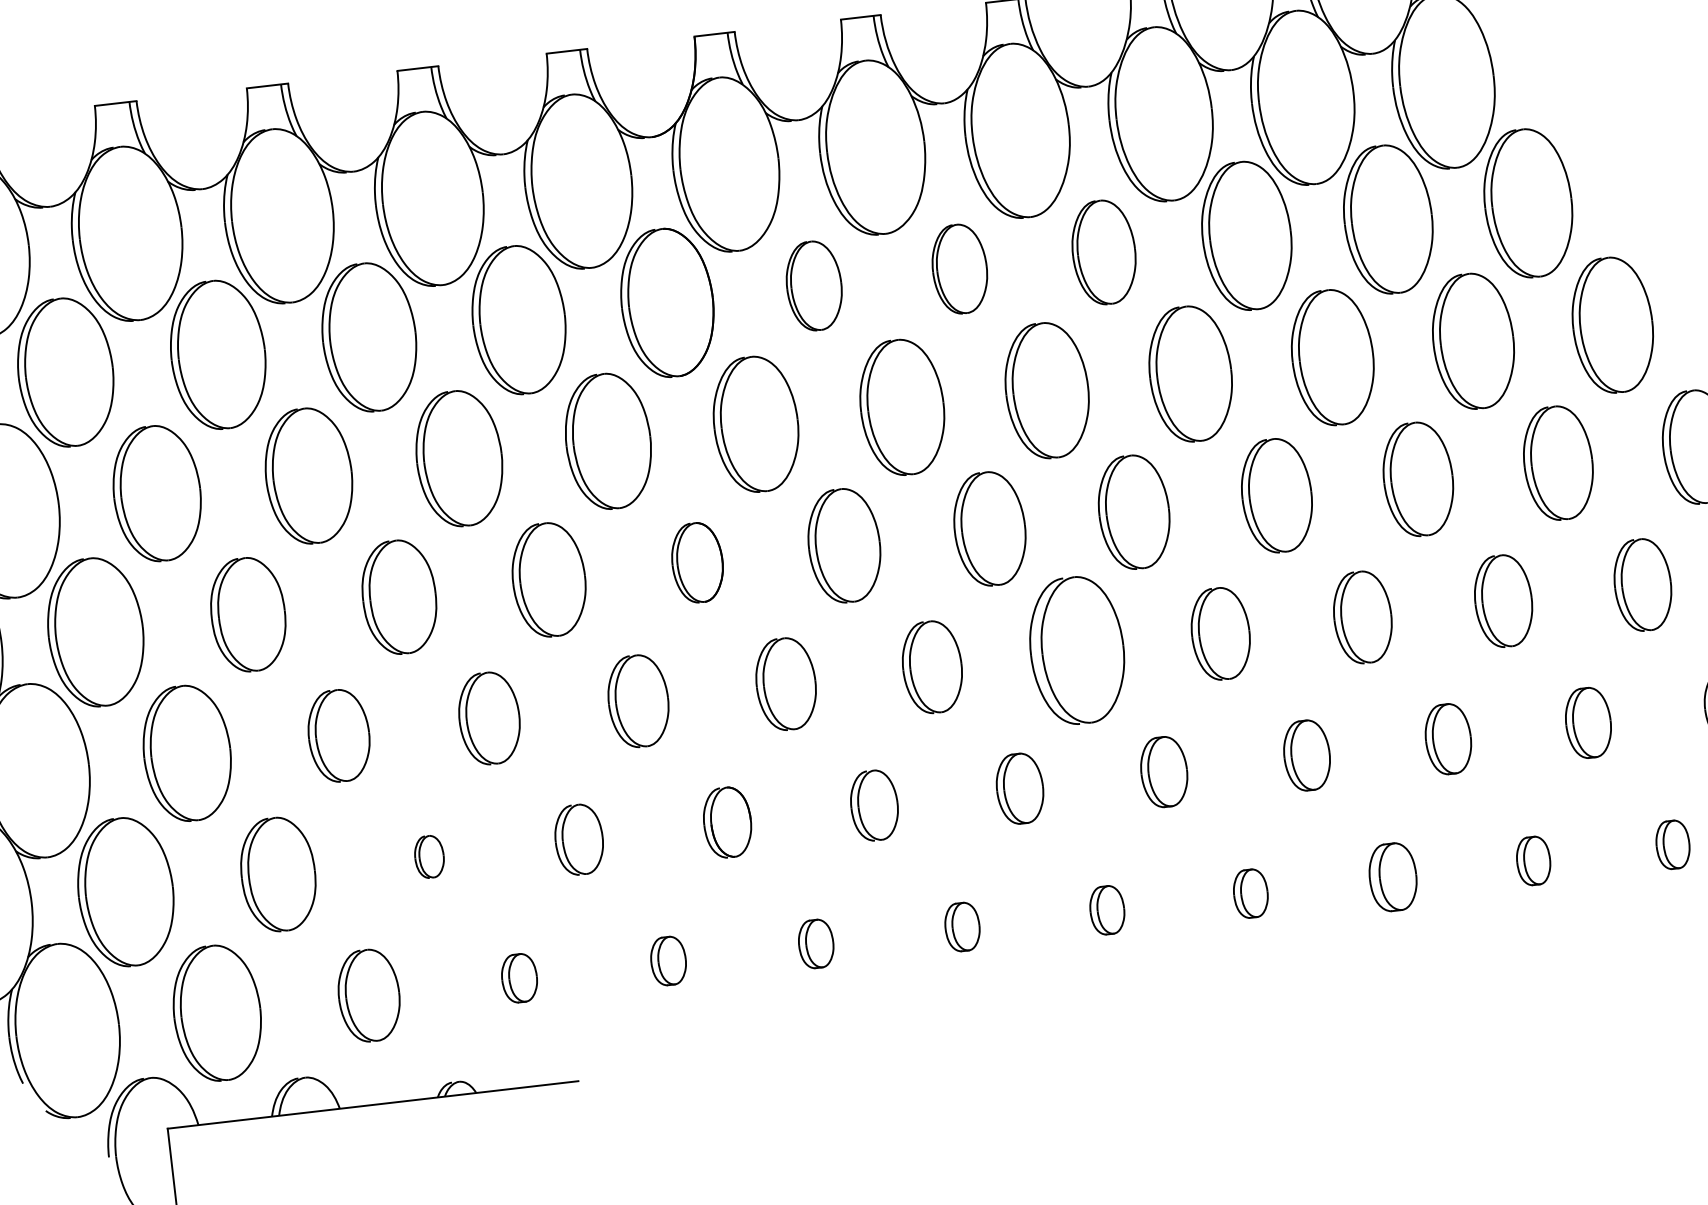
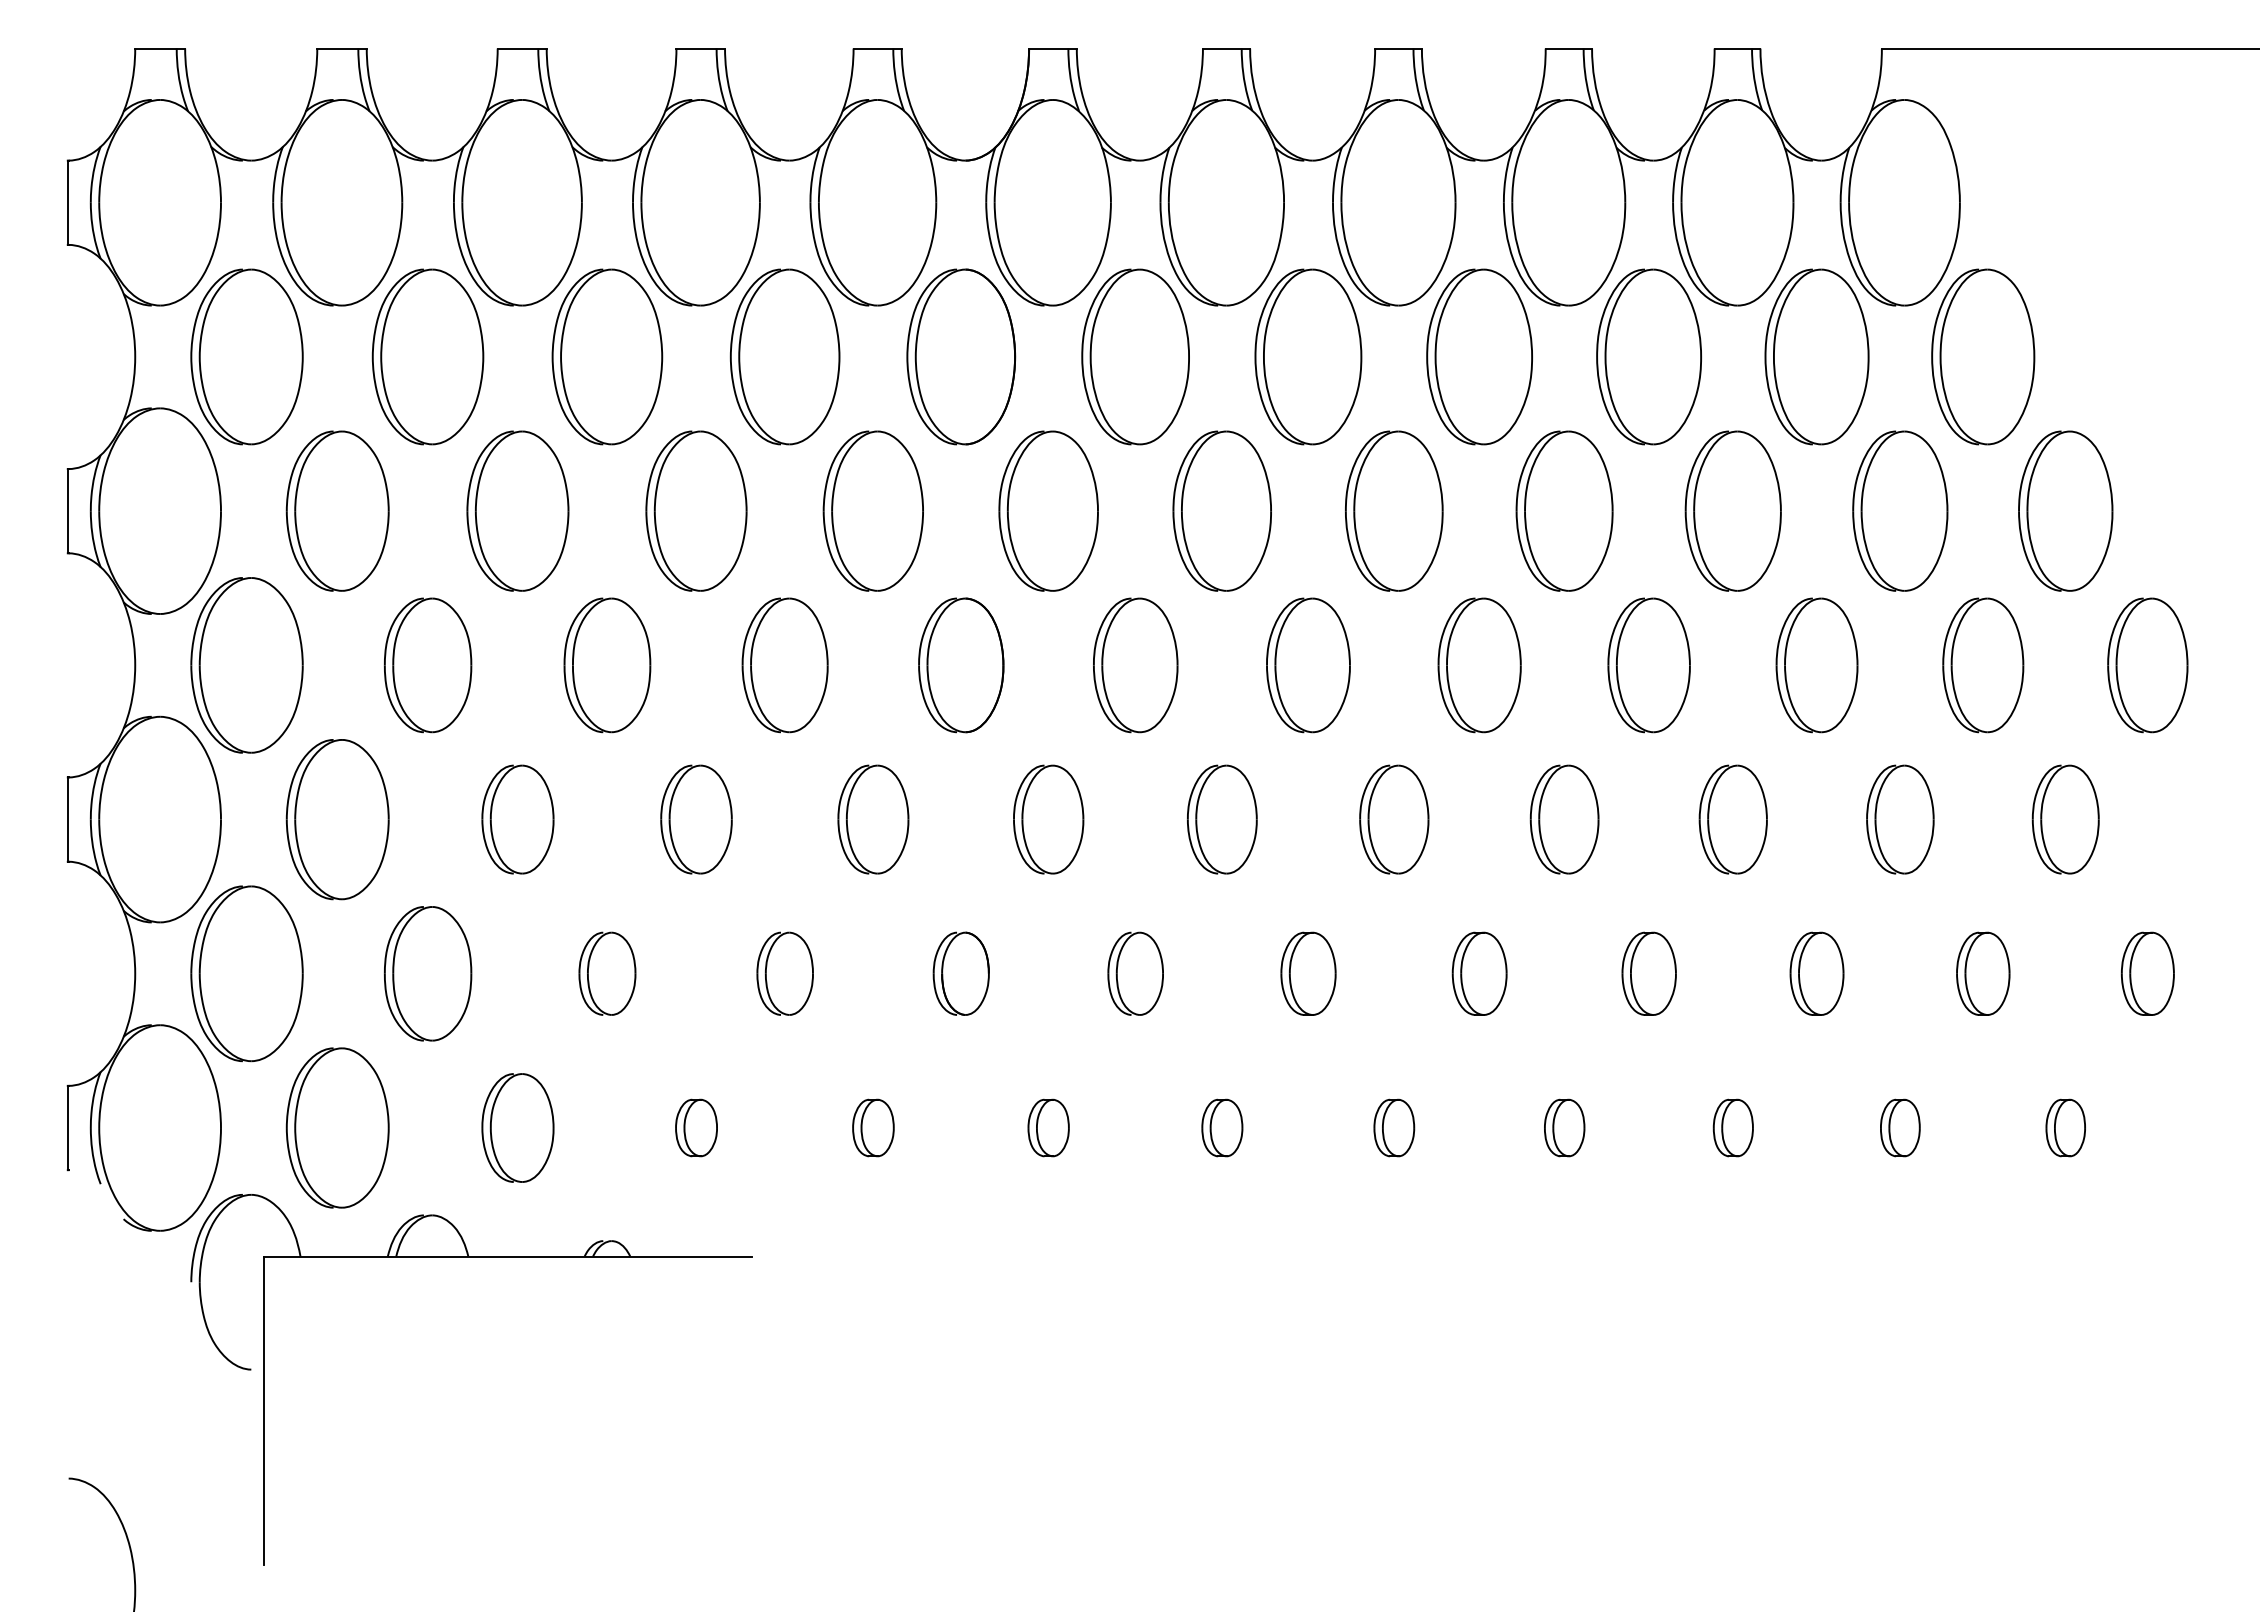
part: (1103, 252) -> (1479, 356), size x1.43
part: (959, 268) -> (1308, 356), size x1.67
part: (814, 285) -> (1135, 356), size x1.67
part: (697, 562) -> (961, 665), size x1.43
part: (1077, 650) -> (1394, 819), size x0.62
part: (429, 856) -> (607, 973), size x1.67
part: (1392, 876) -> (1732, 1127), size x0.71

